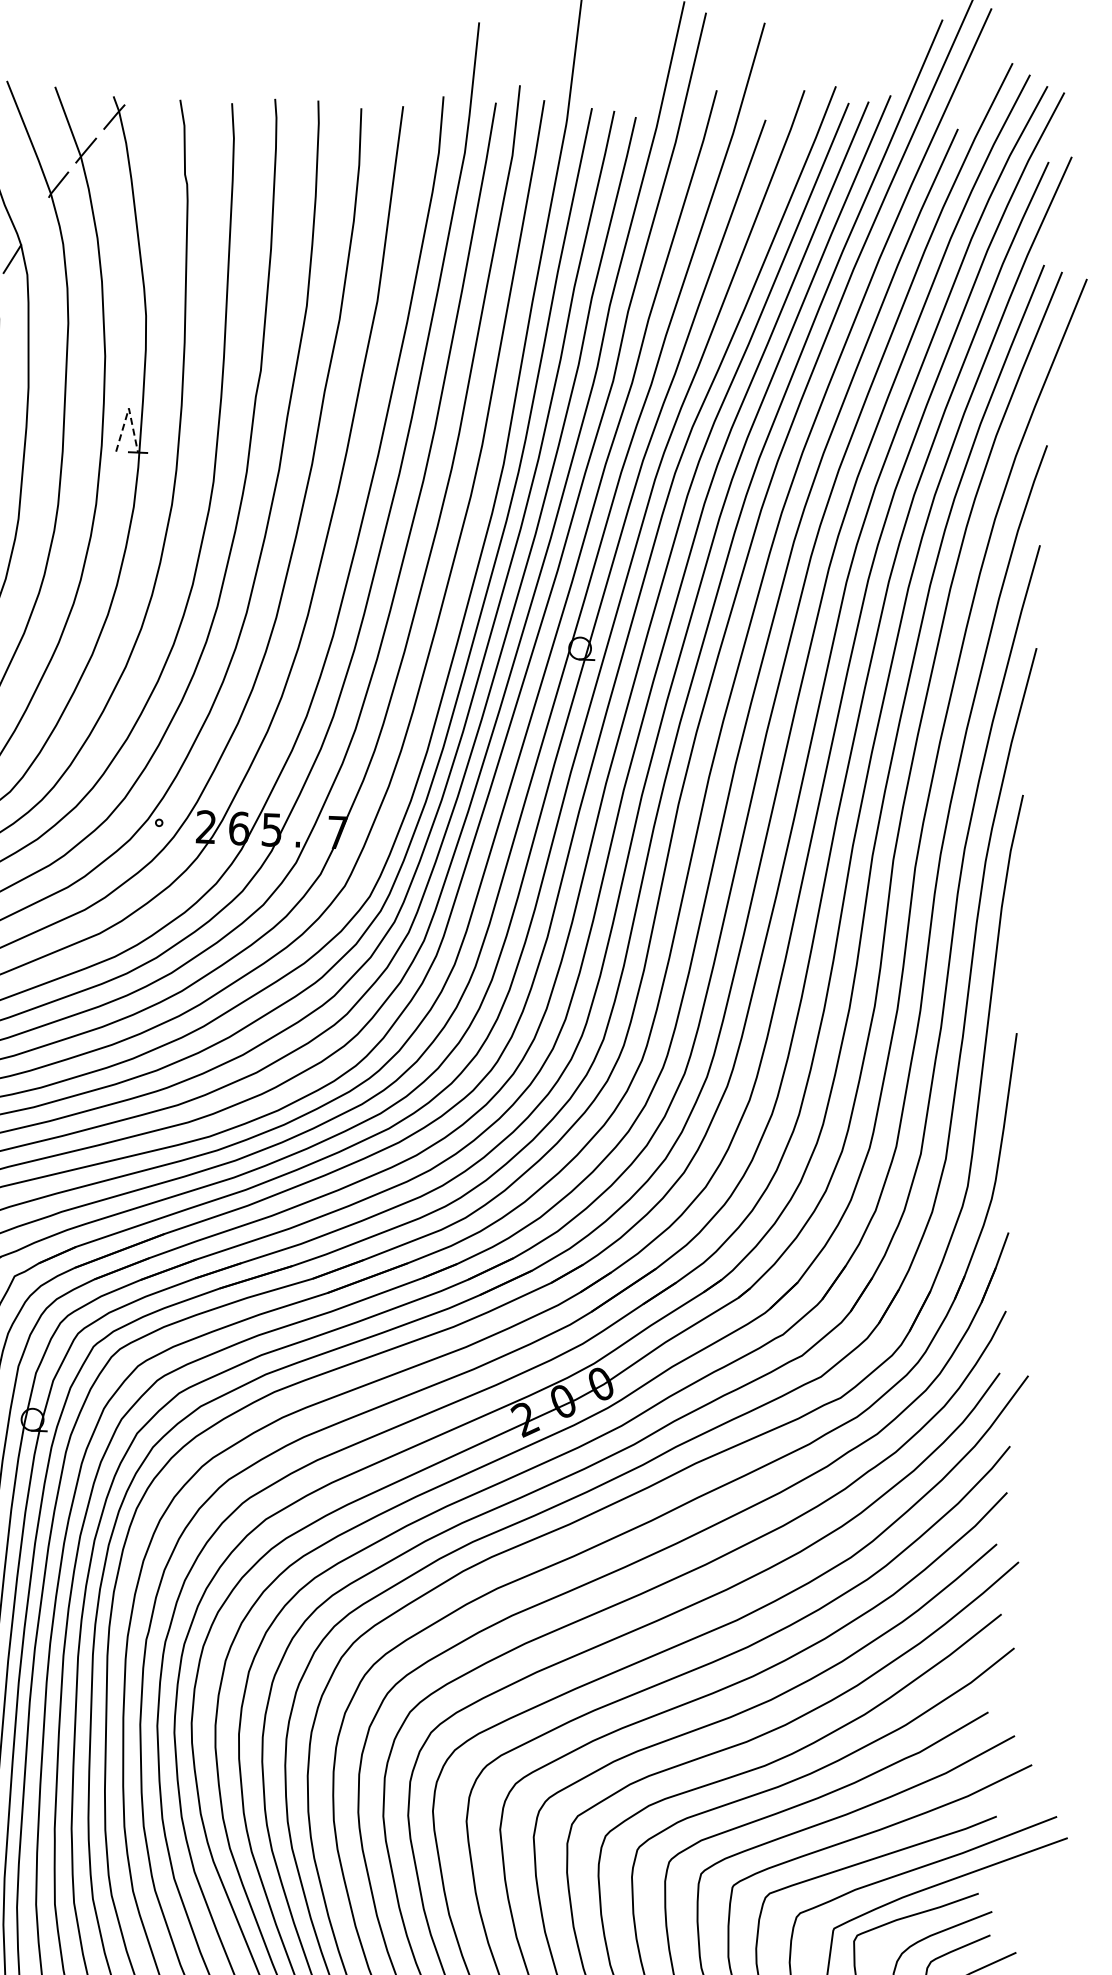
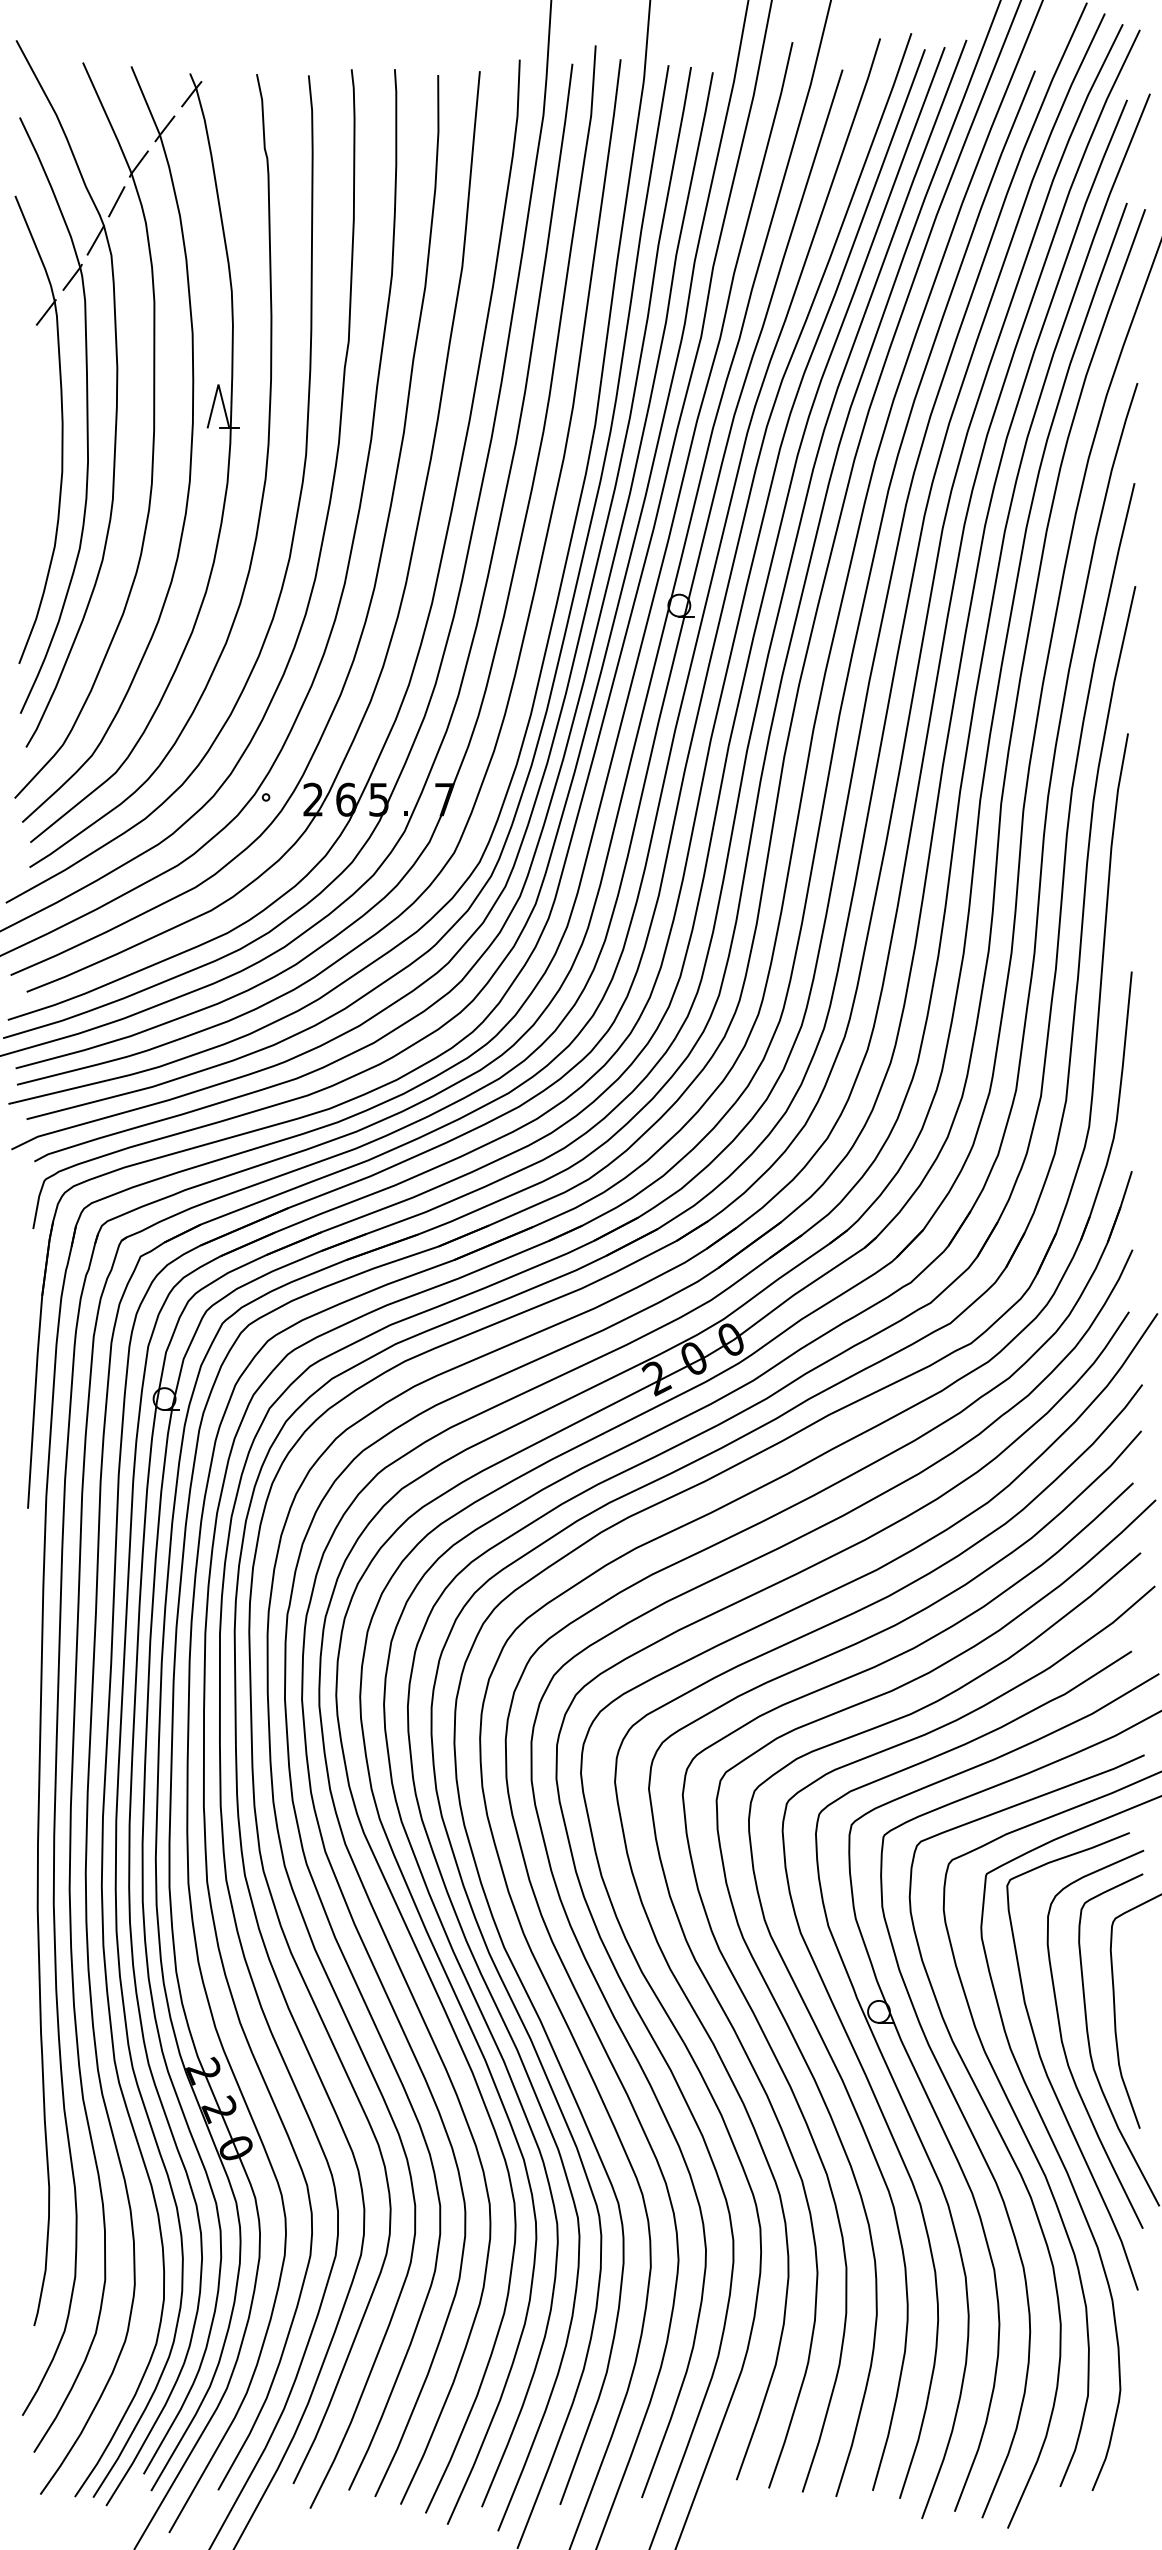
line: (34, 221) -> (116, 201), added
line: (128, 408) -> (218, 384), dashed -> solid

